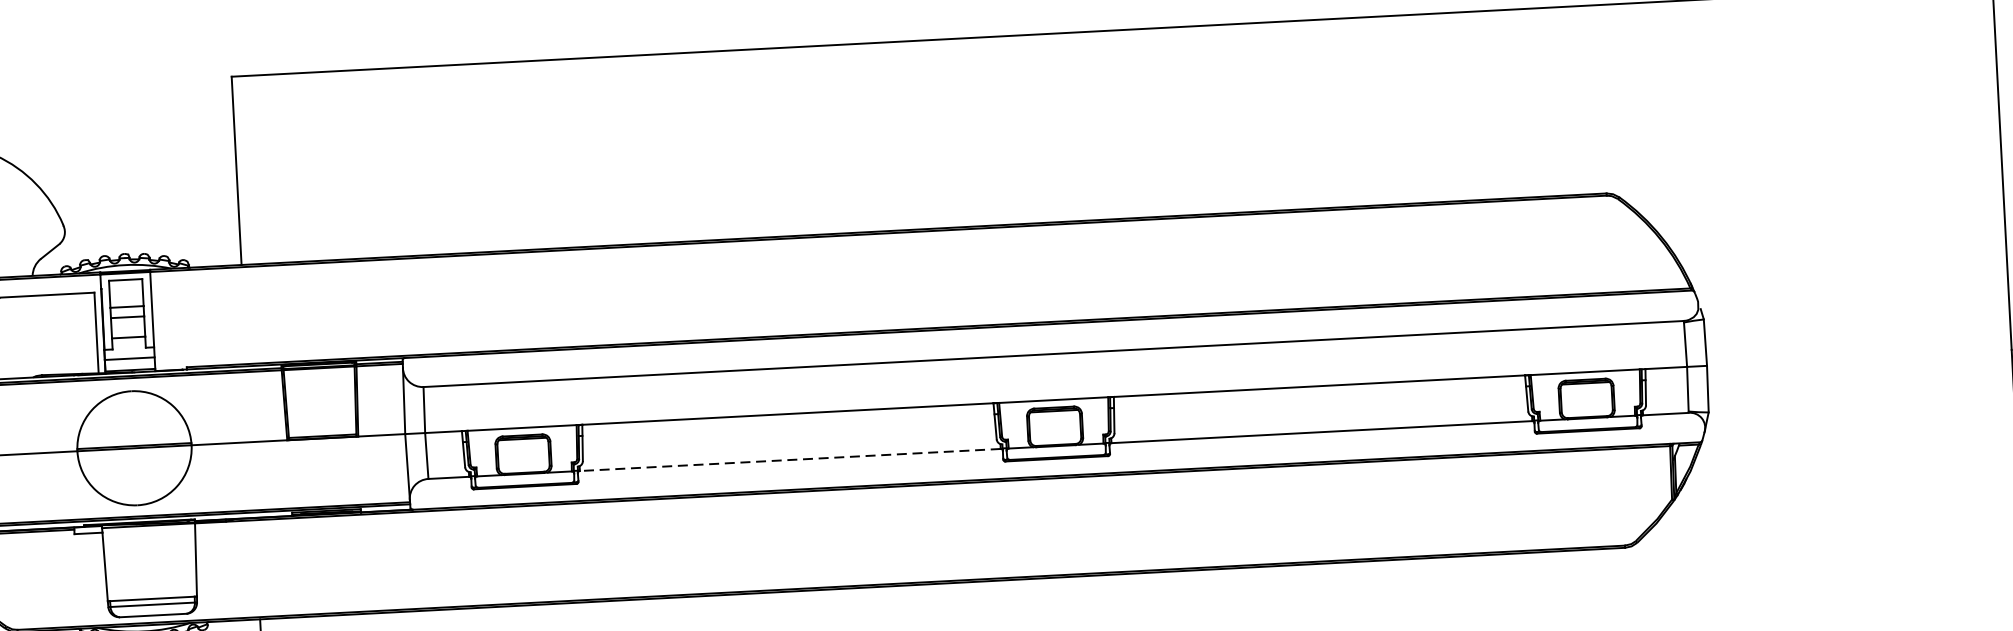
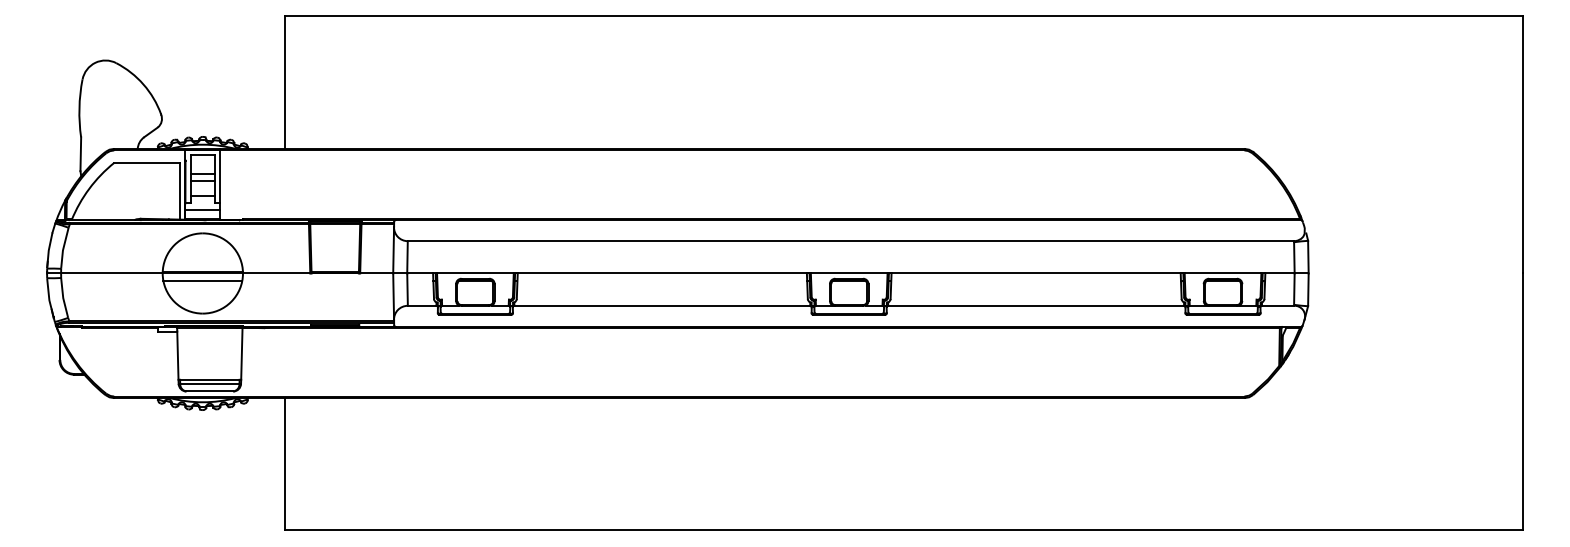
line: (134, 459) -> (202, 281), added
line: (790, 459) -> (662, 305), dashed -> solid

